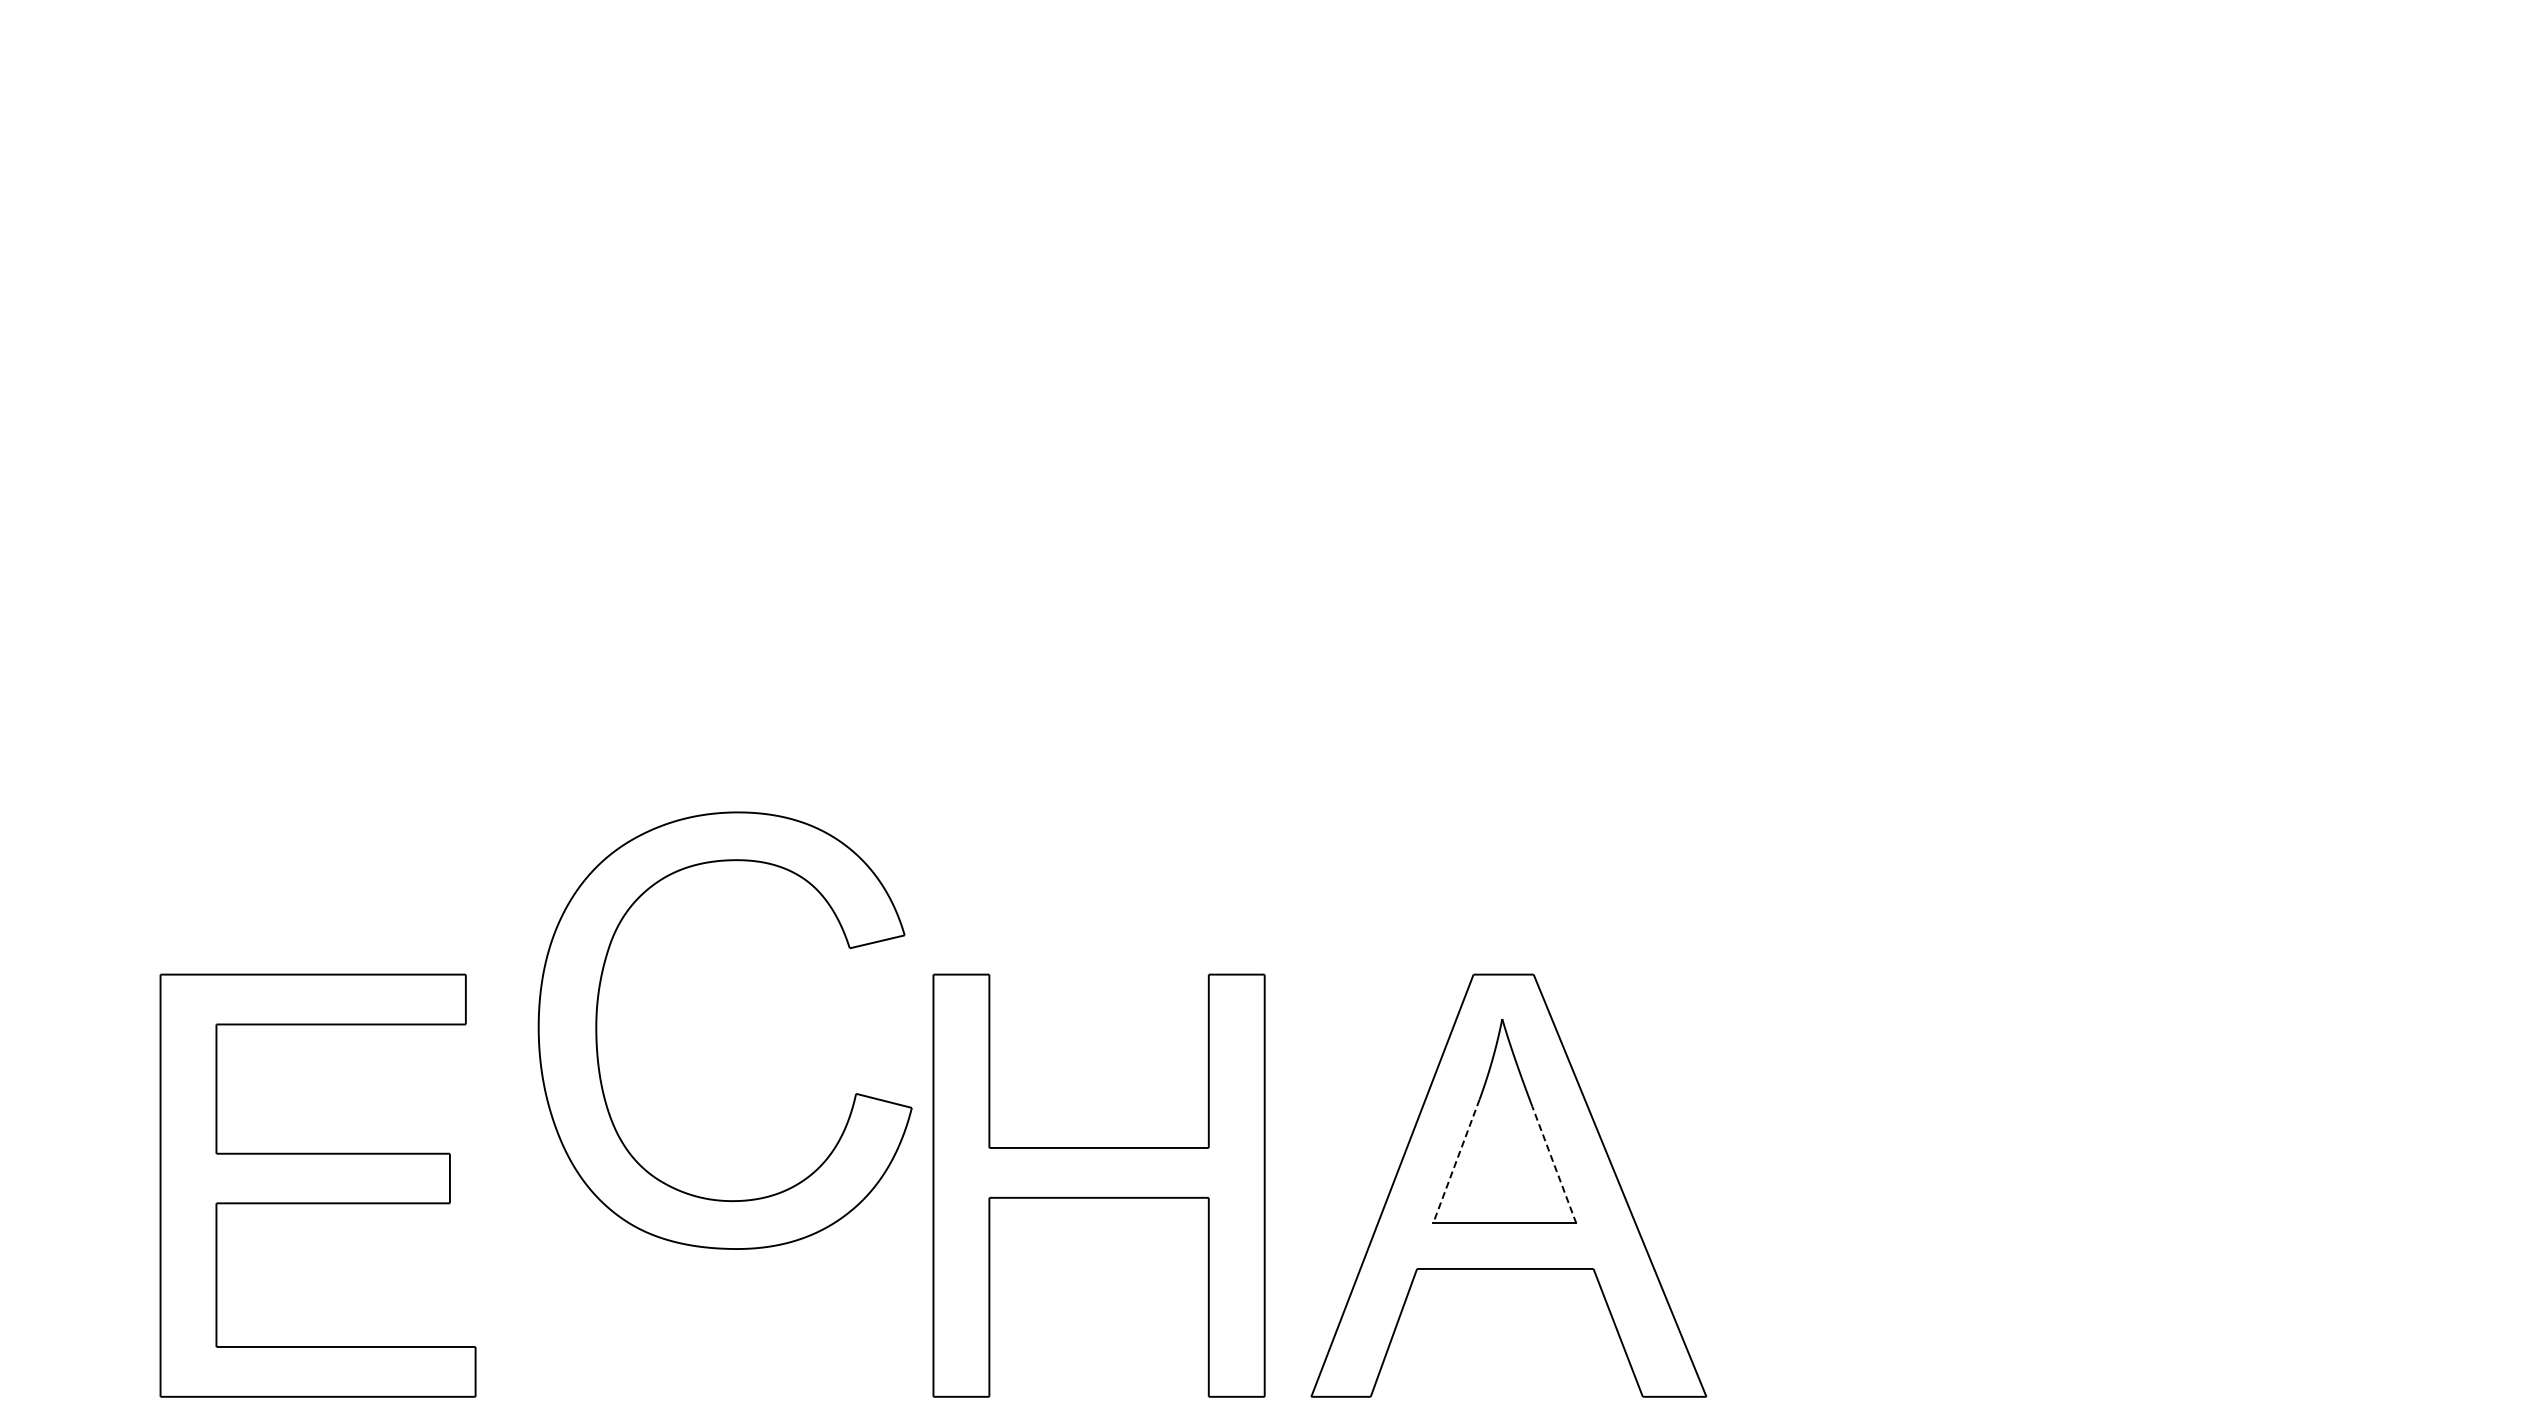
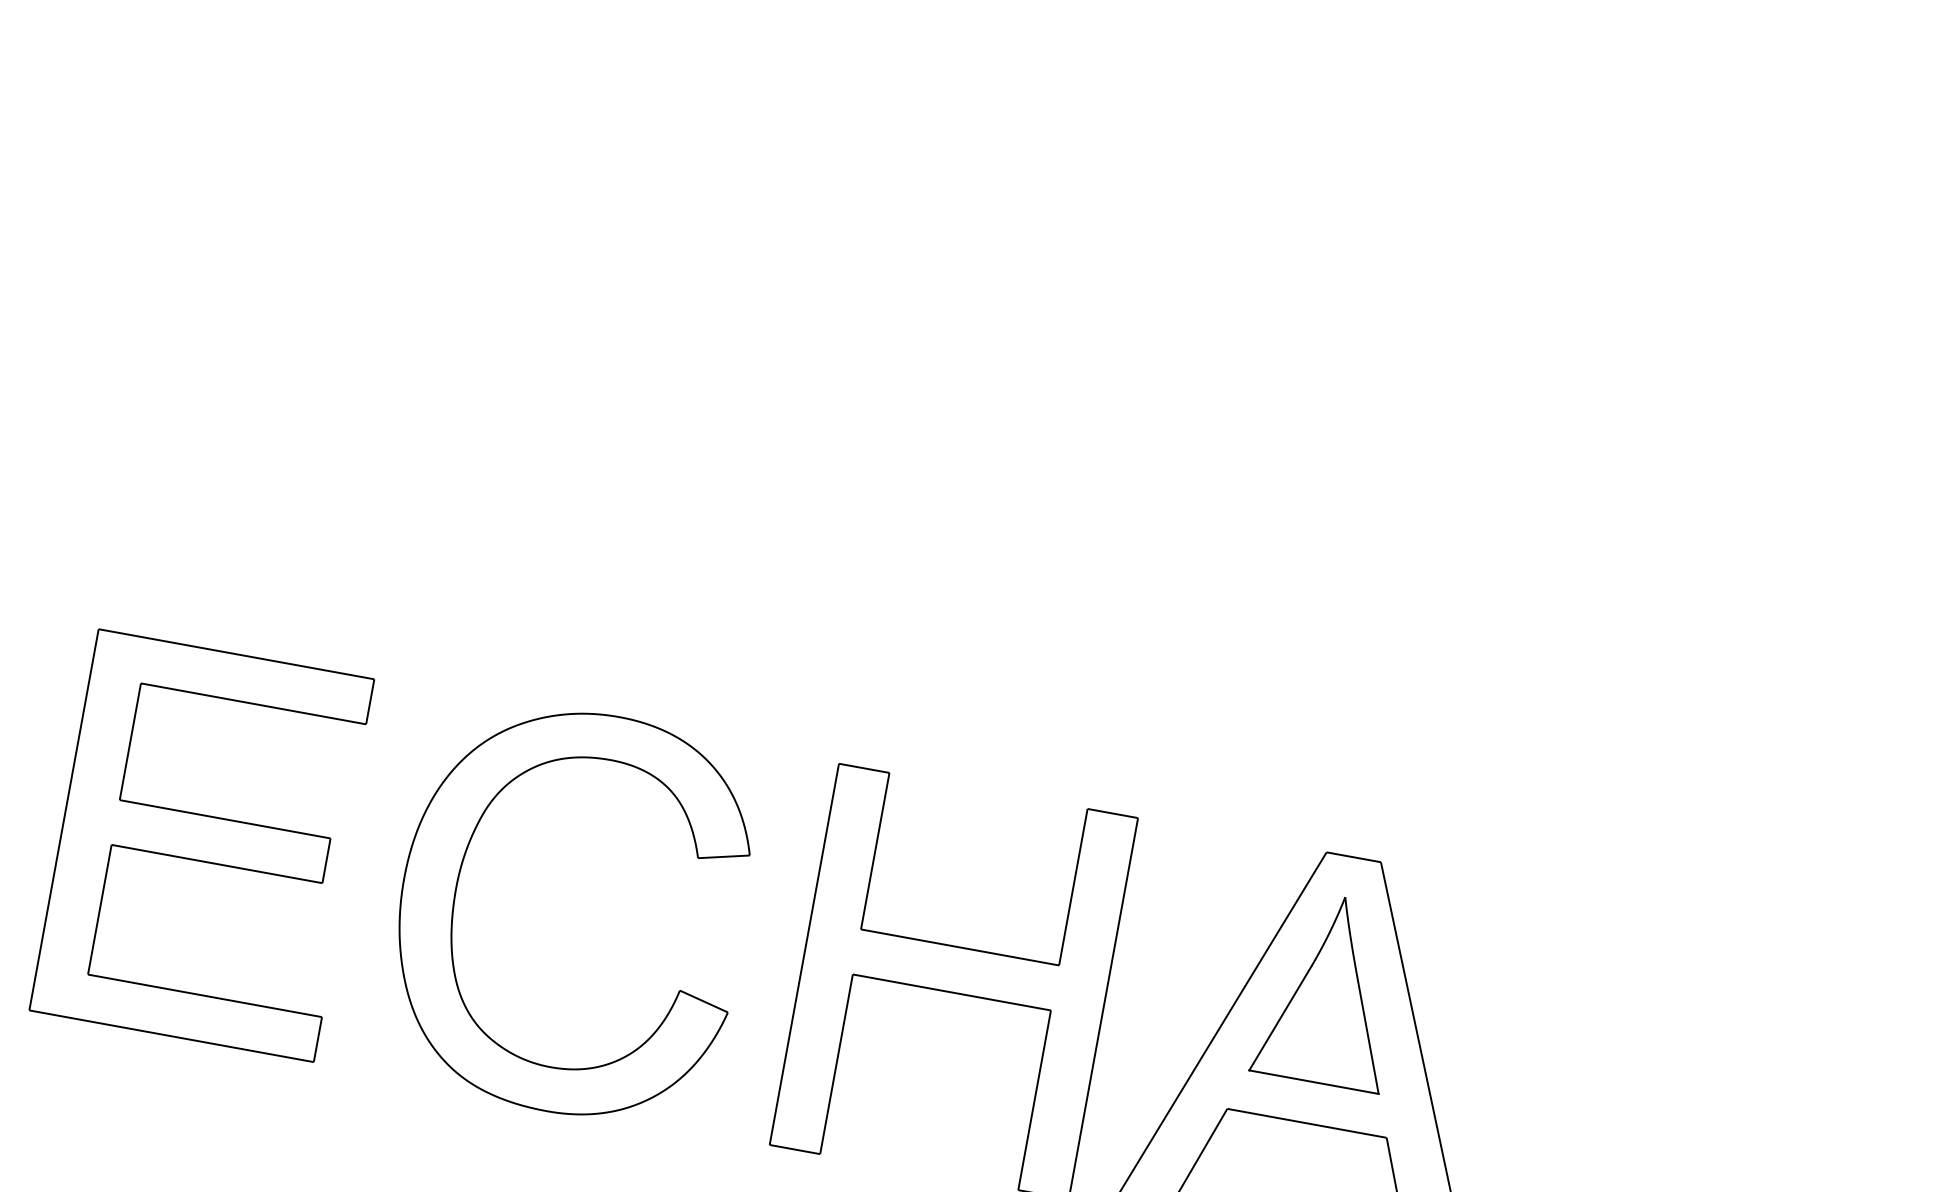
part: (597, 1030) -> (456, 890), moved
line: (1456, 1161) -> (1280, 1018), dashed -> solid
line: (1554, 1164) -> (1368, 1037), dashed -> solid
part: (317, 1185) -> (205, 845), moved

